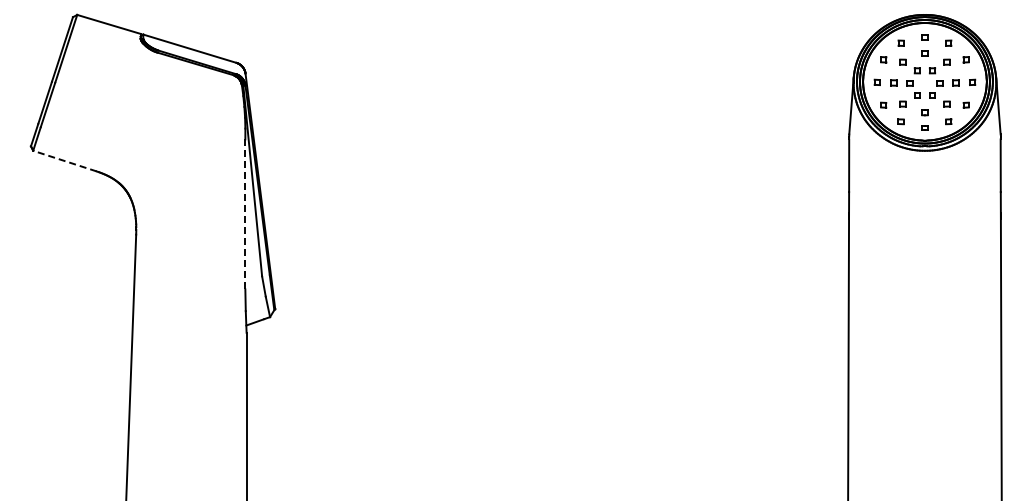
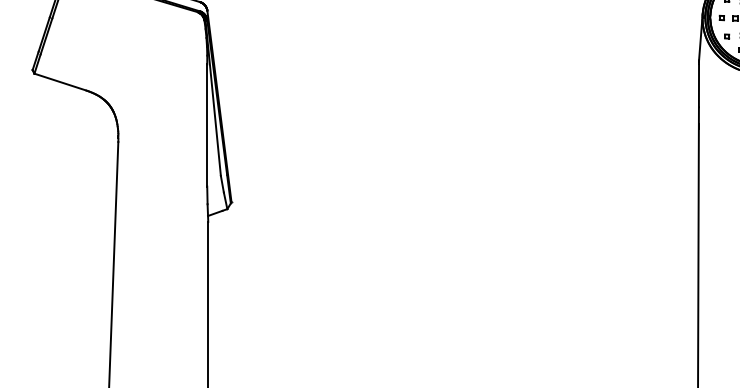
line: (64, 160) -> (59, 81), dashed -> solid
line: (245, 214) -> (207, 125), dashed -> solid

